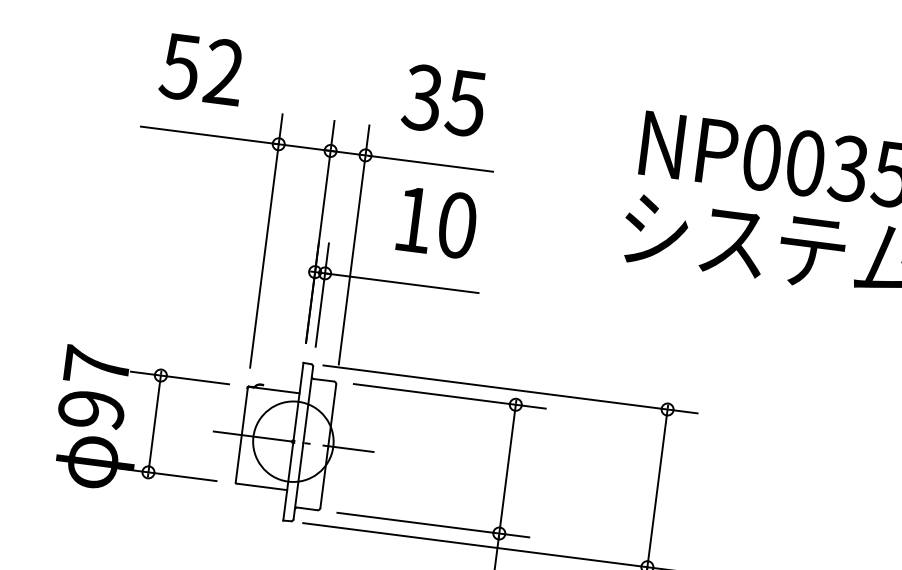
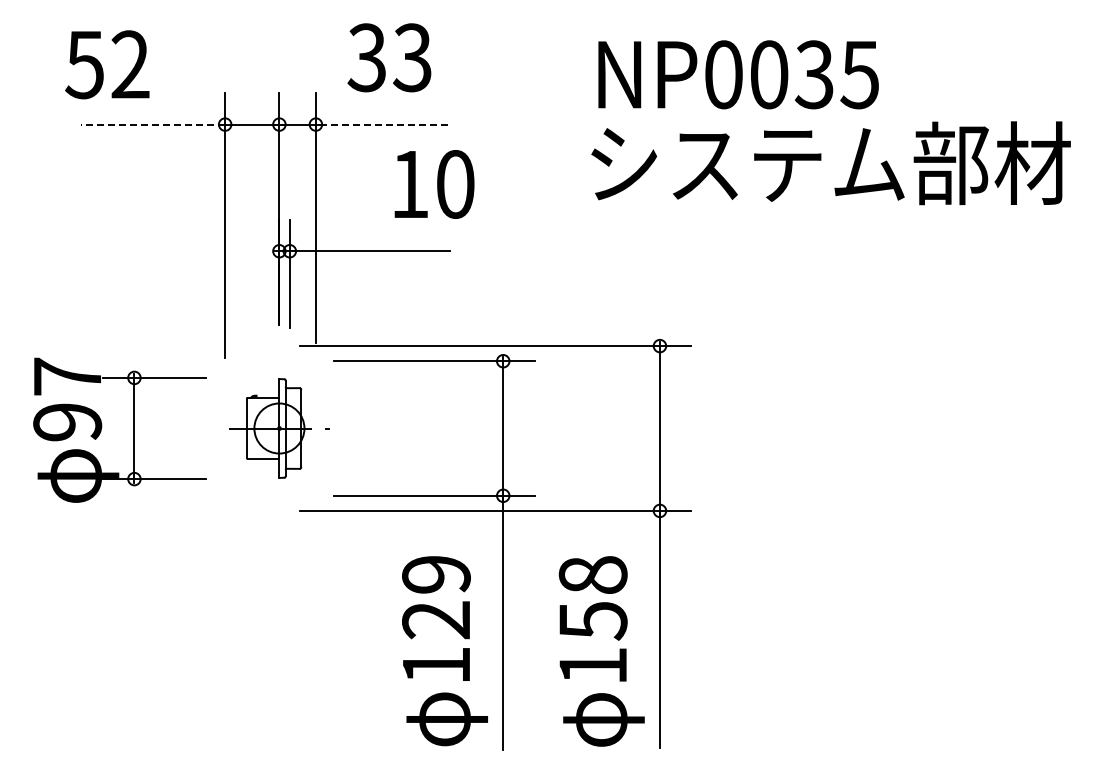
text: (202, 69) -> (107, 64), moved
text: (465, 102) -> (411, 57), 35 -> 33
line: (209, 135) -> (152, 124), solid -> dashed
line: (431, 163) -> (384, 124), solid -> dashed
text: (437, 222) -> (434, 184), moved
part: (293, 441) -> (279, 428), size x0.6

